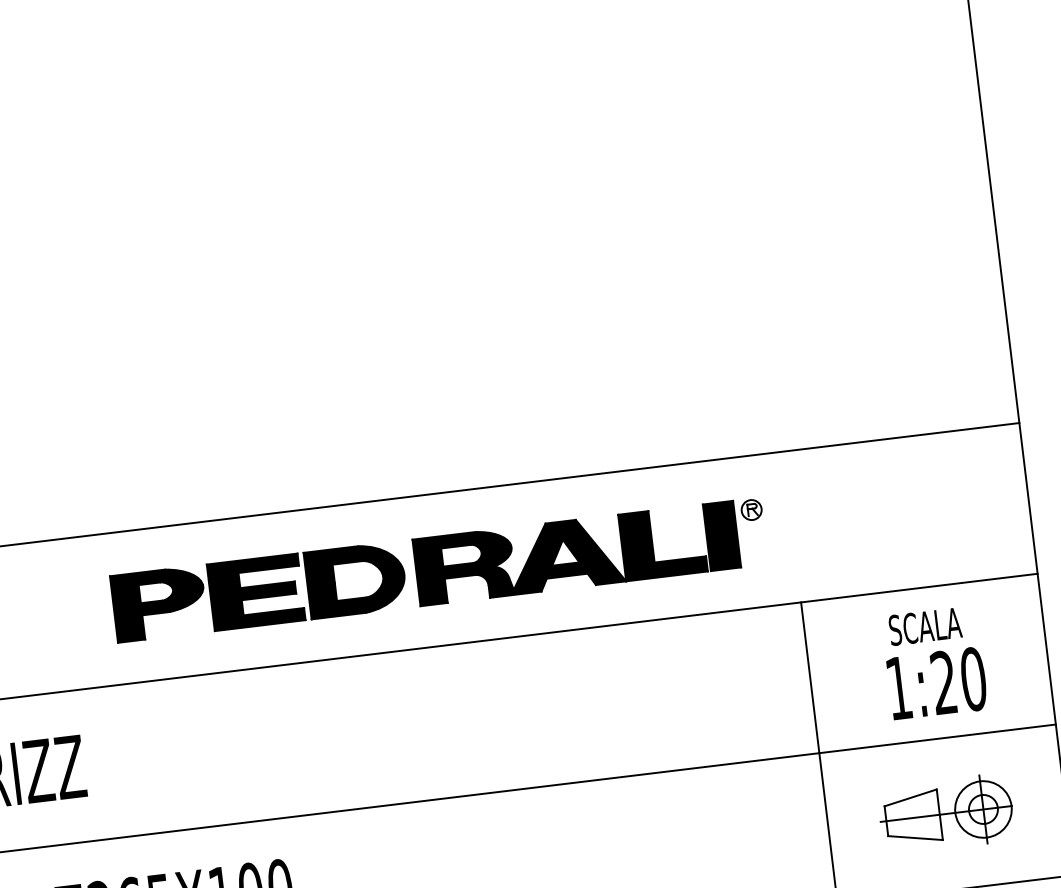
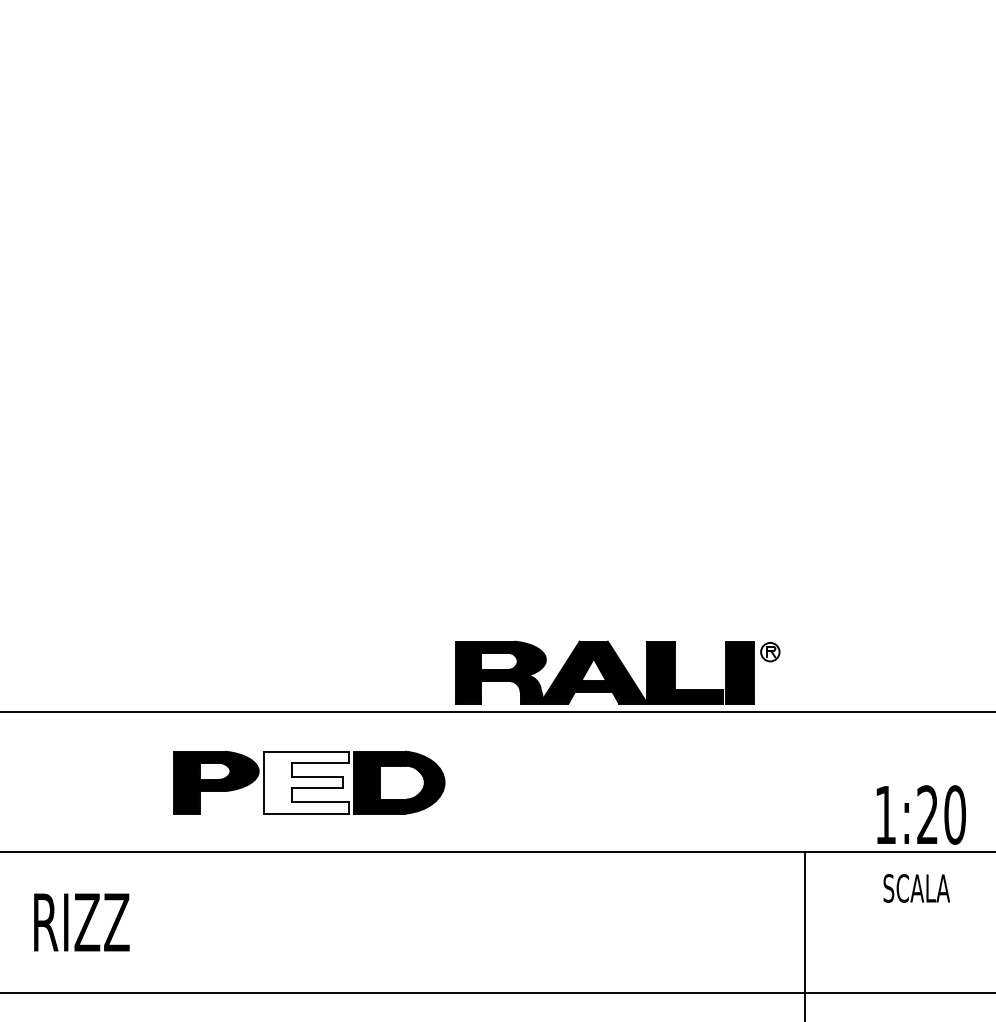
part: (590, 551) -> (617, 672), moved
fill: (256, 592) -> (306, 782), removed
text: (936, 683) -> (920, 814), moved

